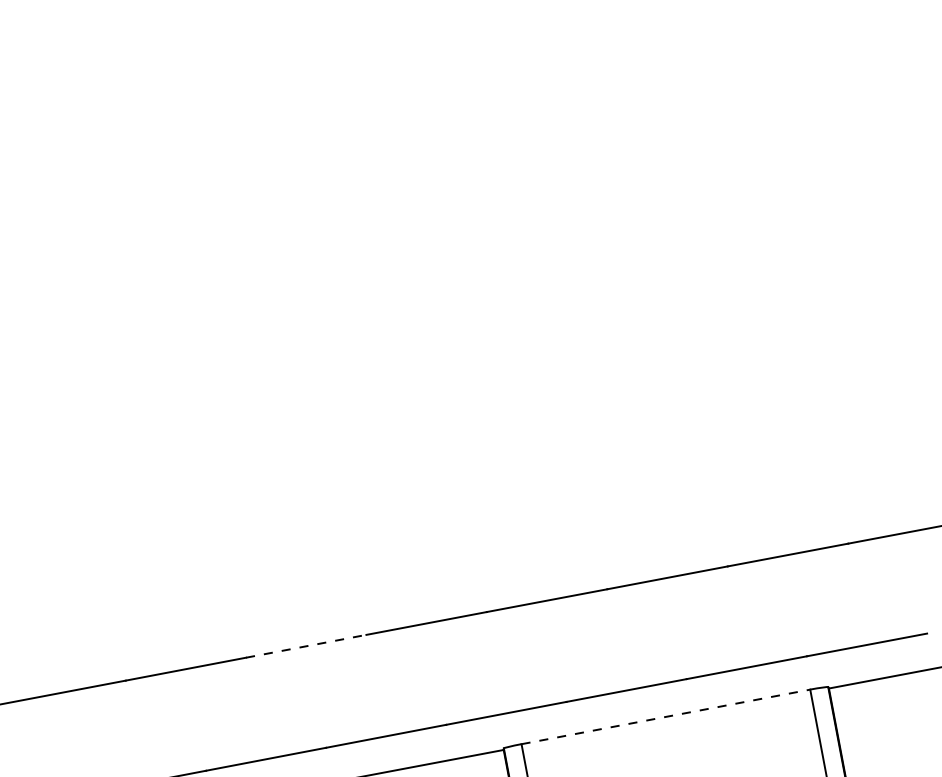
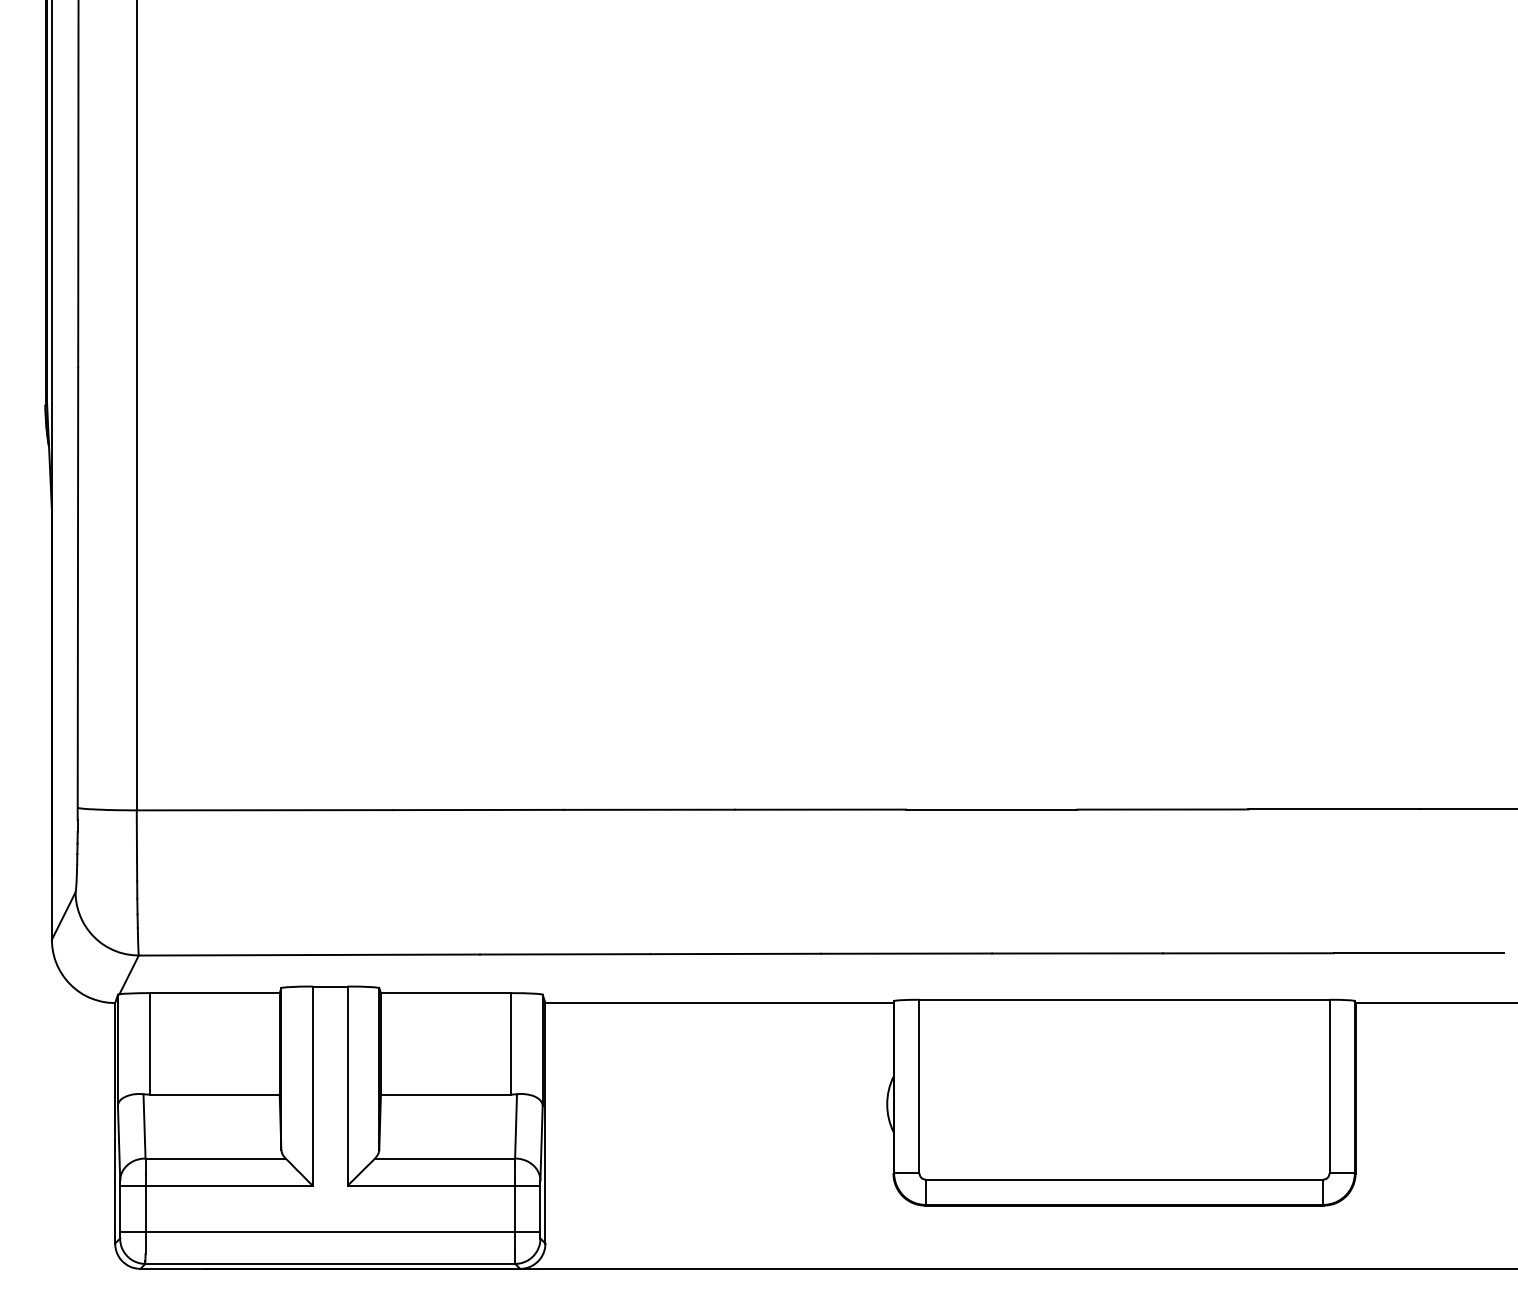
line: (306, 645) -> (650, 809), dashed -> solid
line: (666, 716) -> (1125, 999), dashed -> solid

